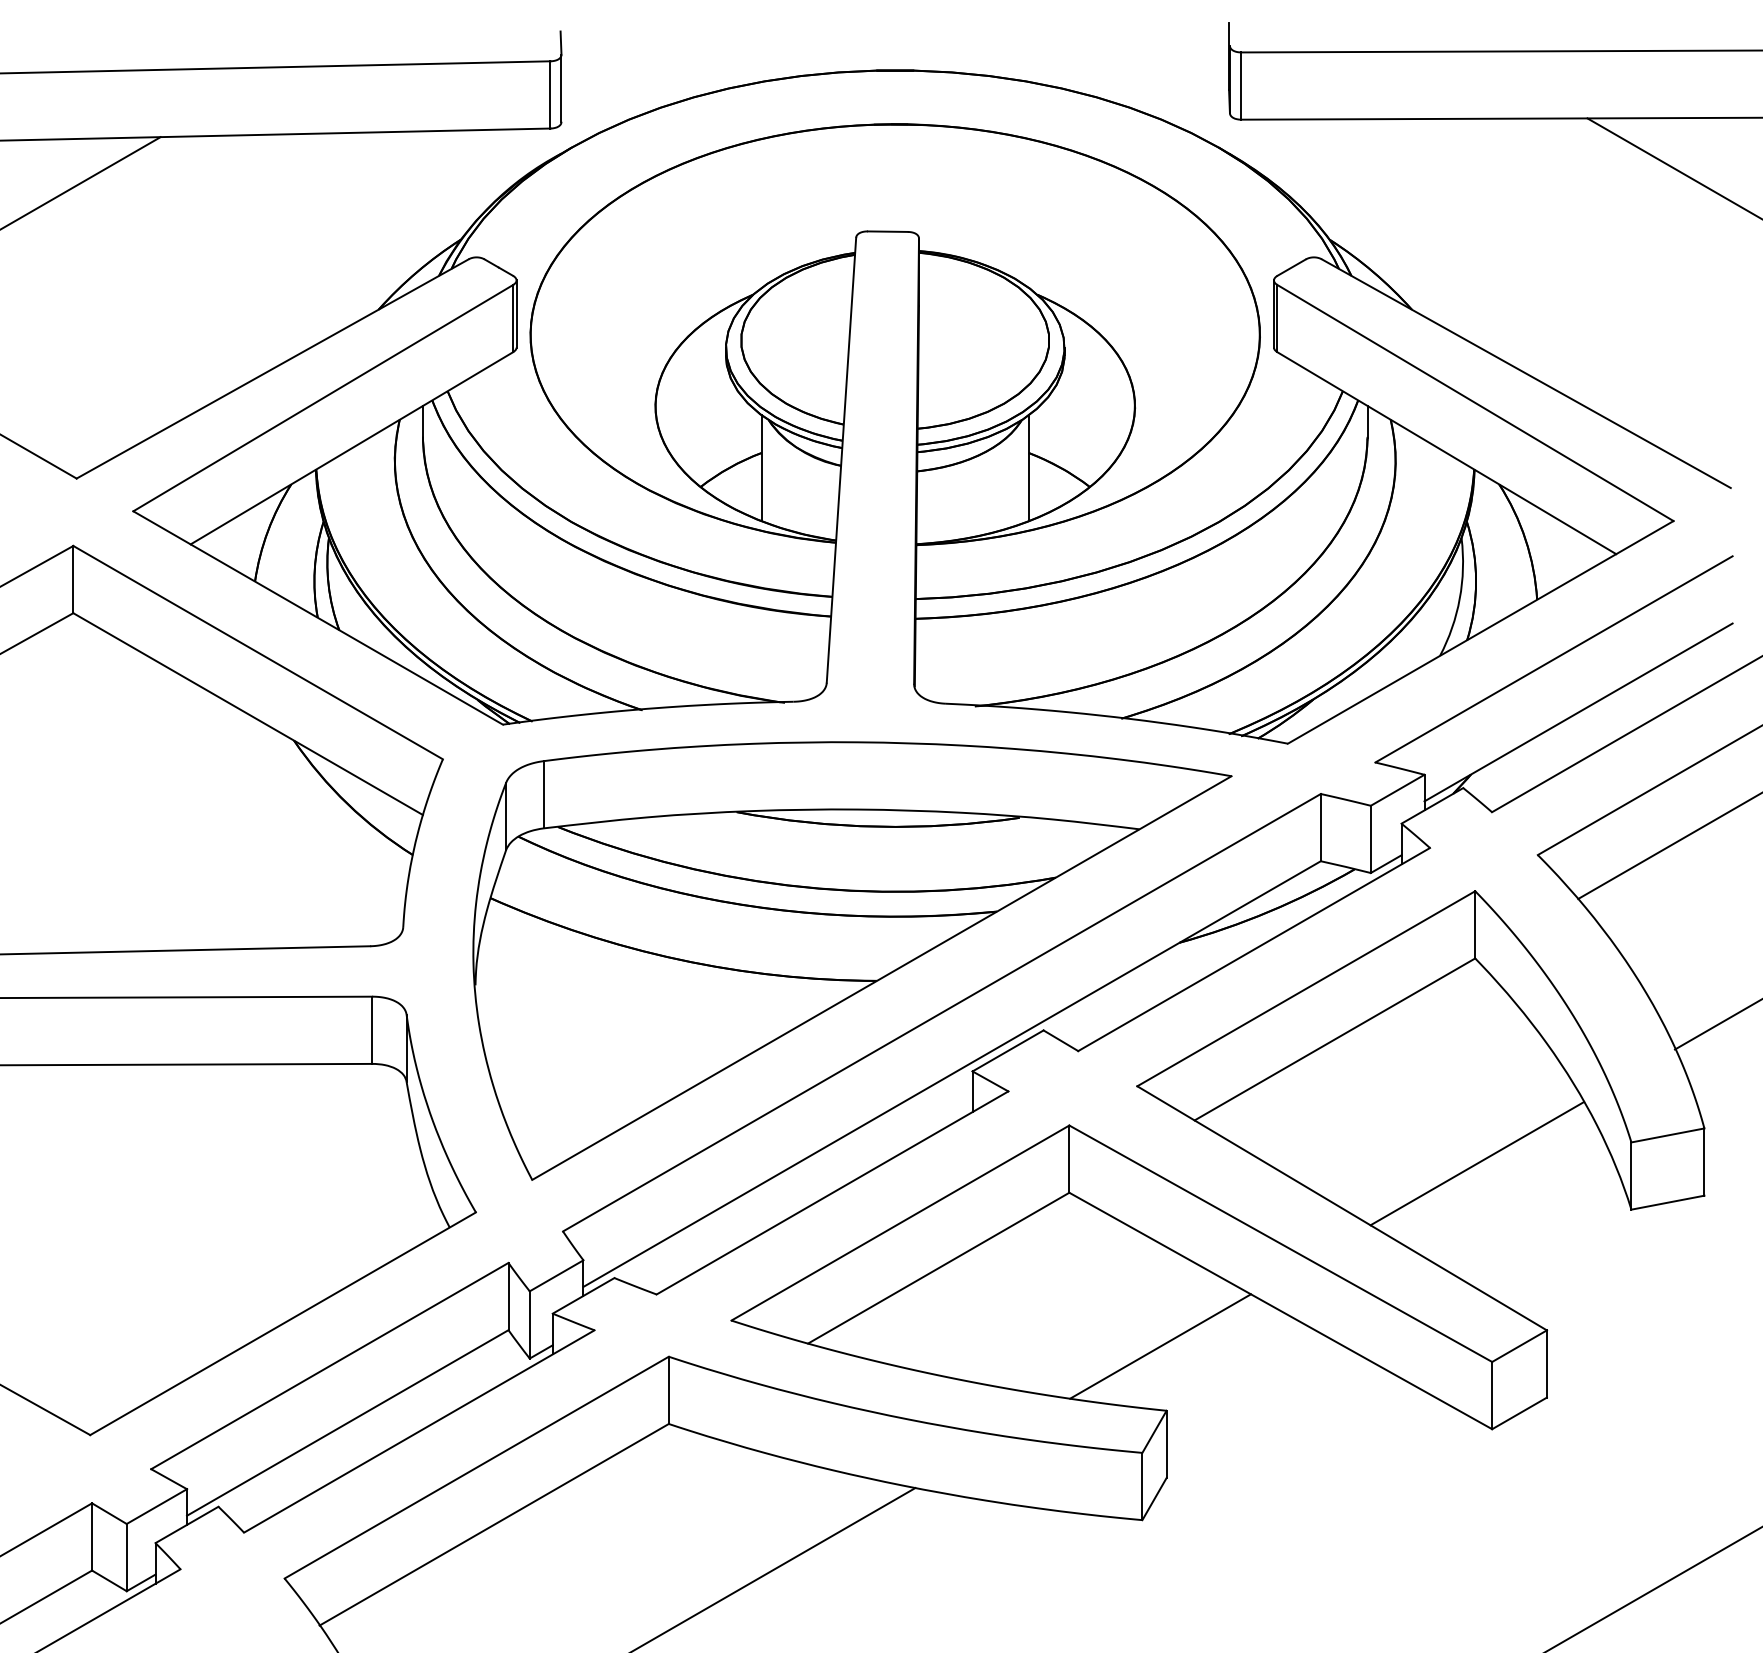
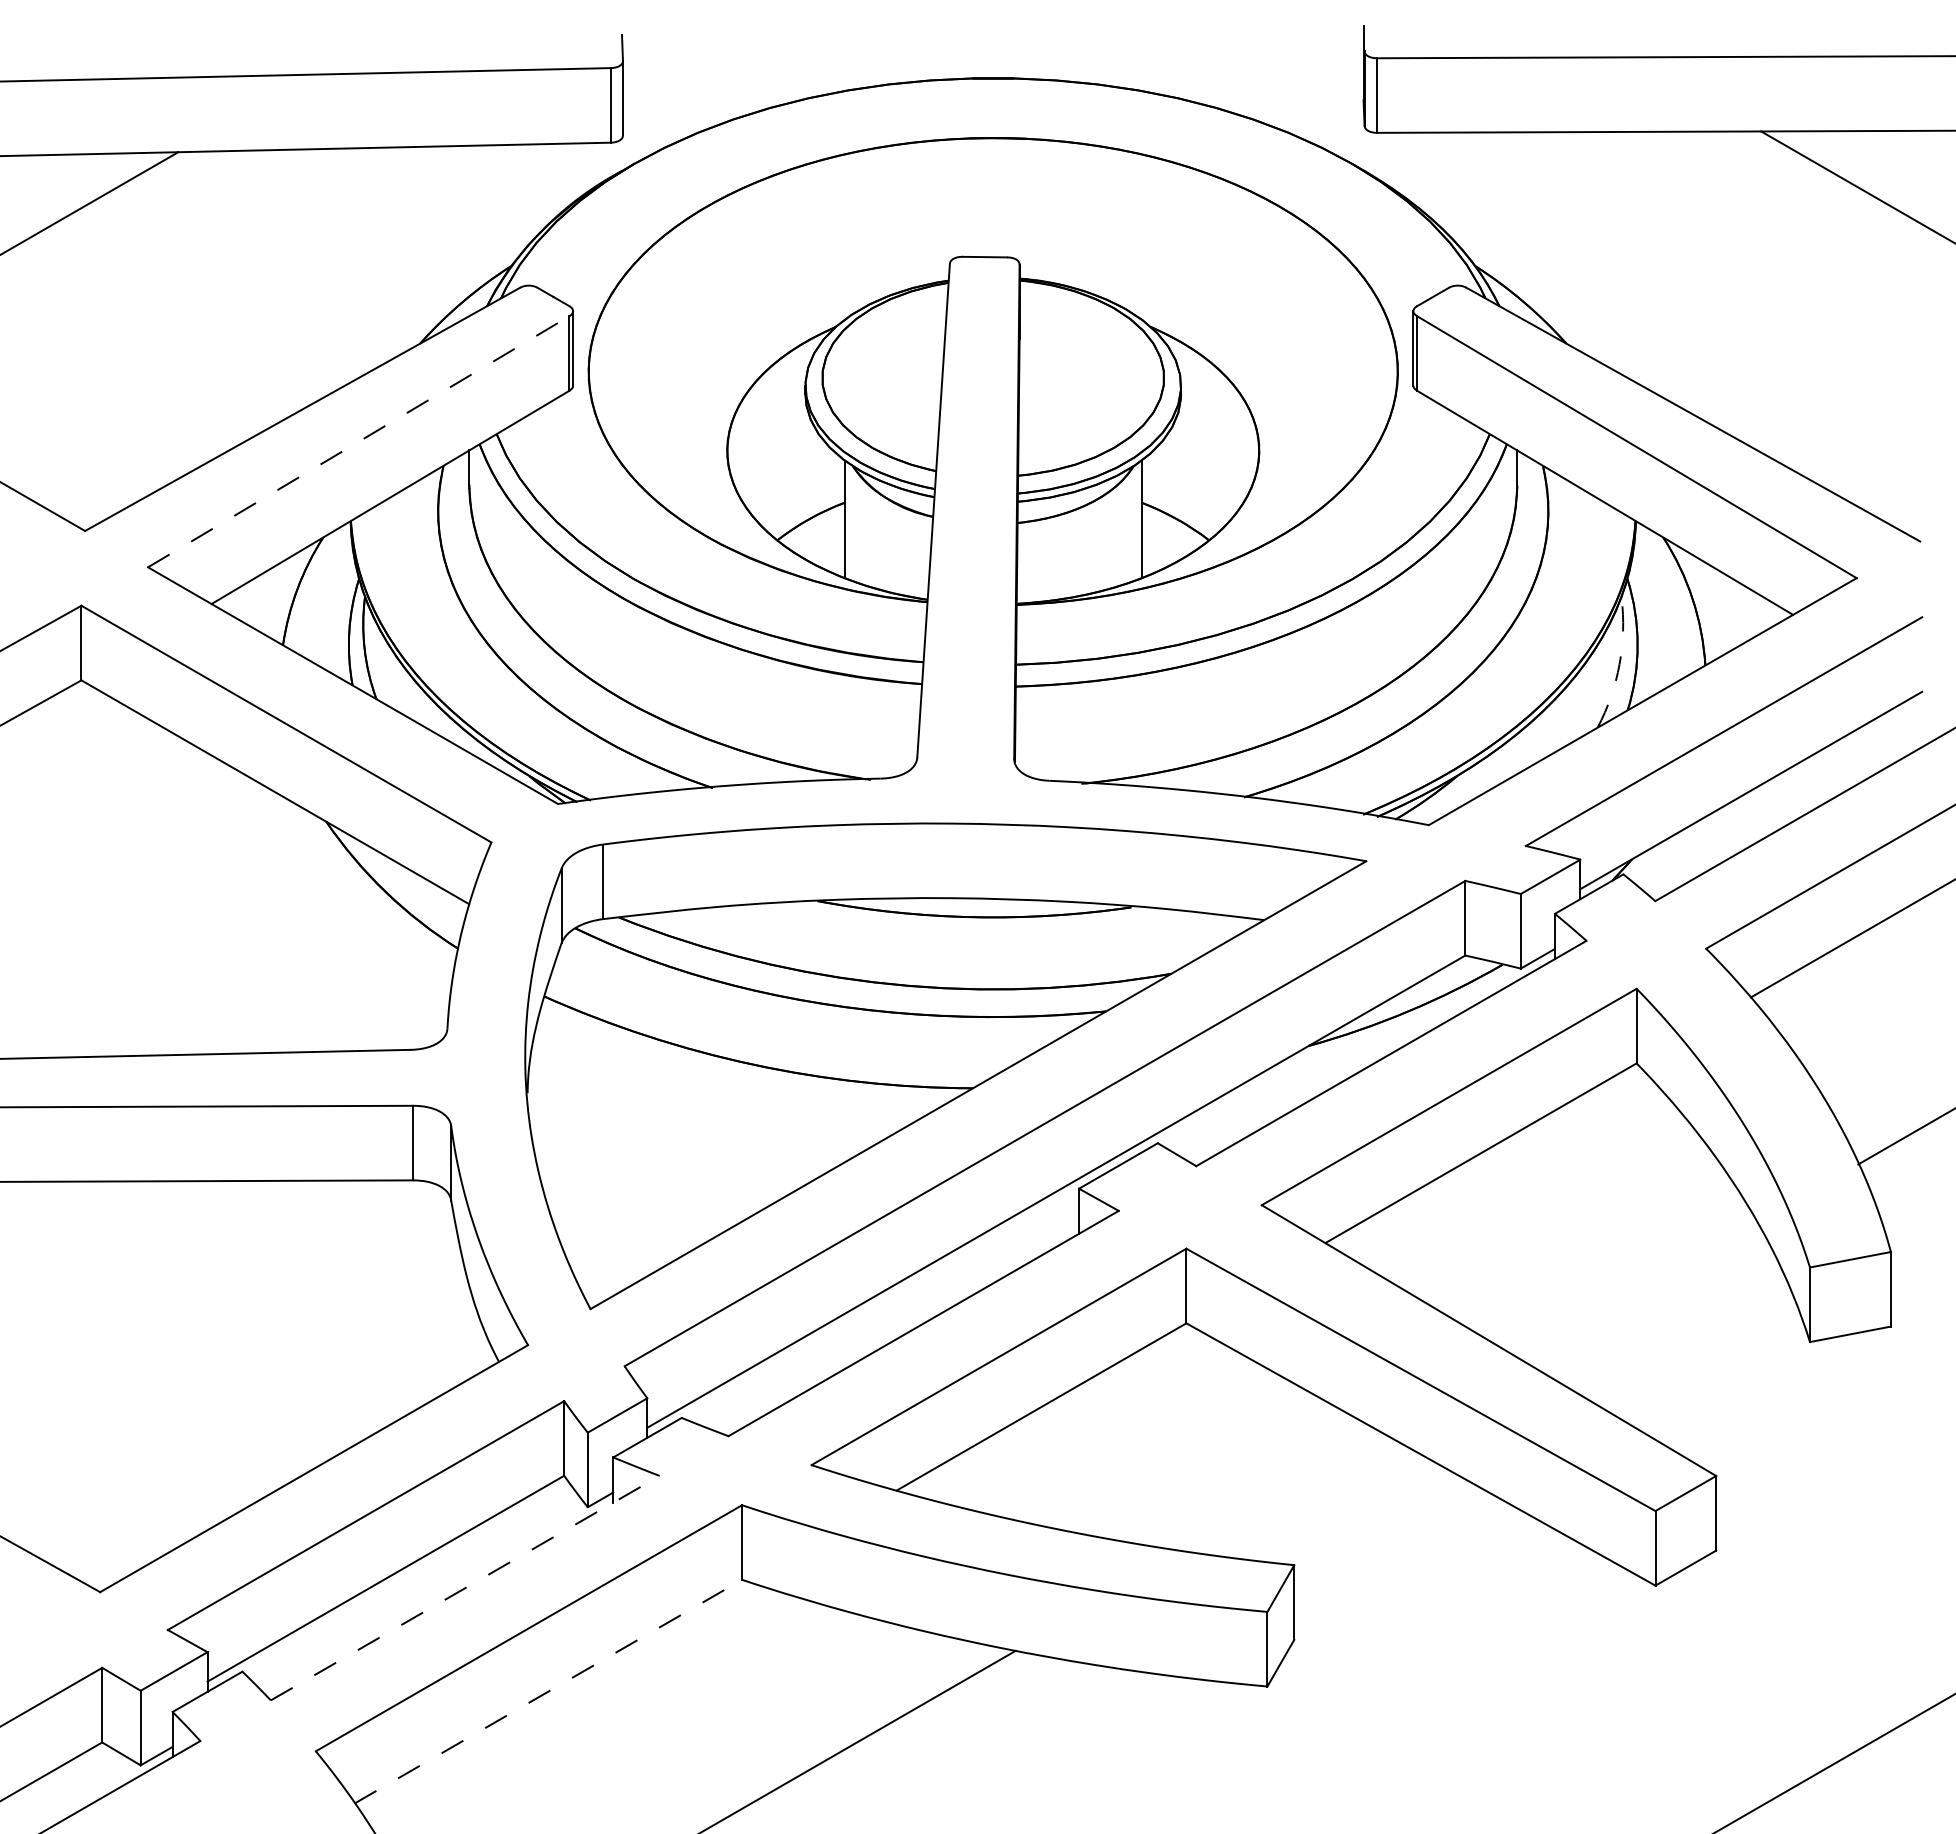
line: (323, 397) -> (359, 441), solid -> dashed
arc: (1459, 598) -> (1619, 664), solid -> dashed
line: (1476, 1163) -> (1638, 1290), removed
line: (1160, 1346) -> (1287, 1493), removed
line: (419, 1430) -> (465, 1587), solid -> dashed
line: (494, 1524) -> (548, 1691), solid -> dashed

